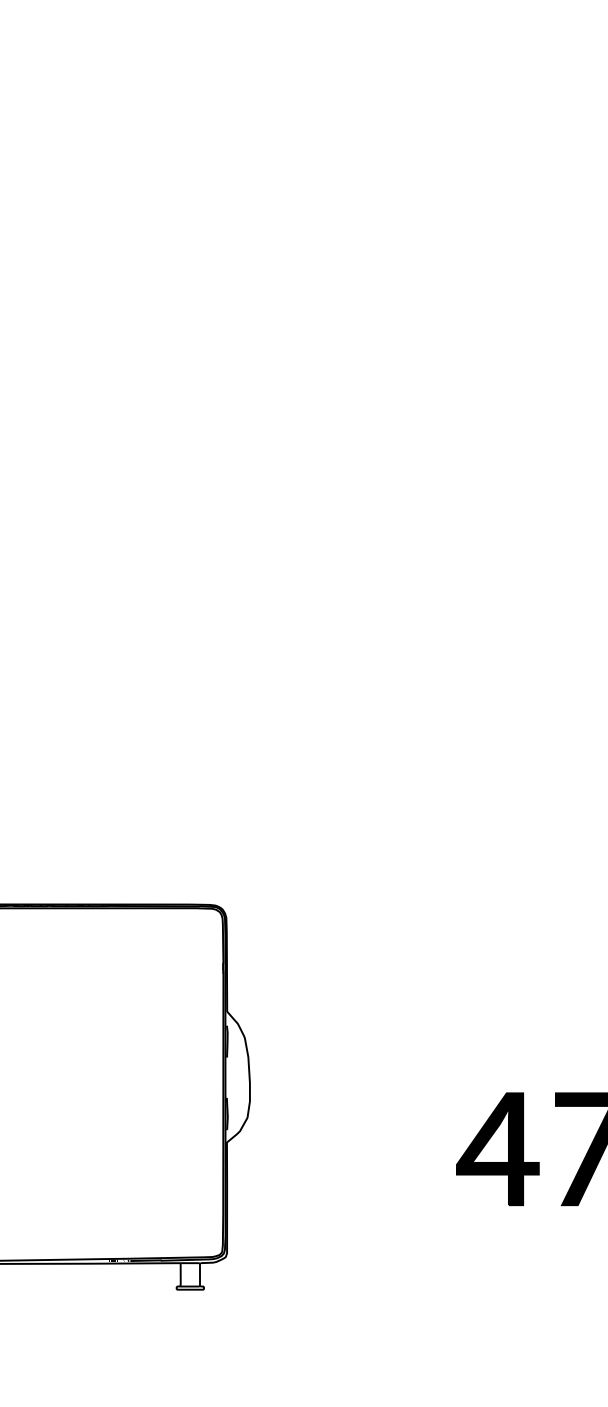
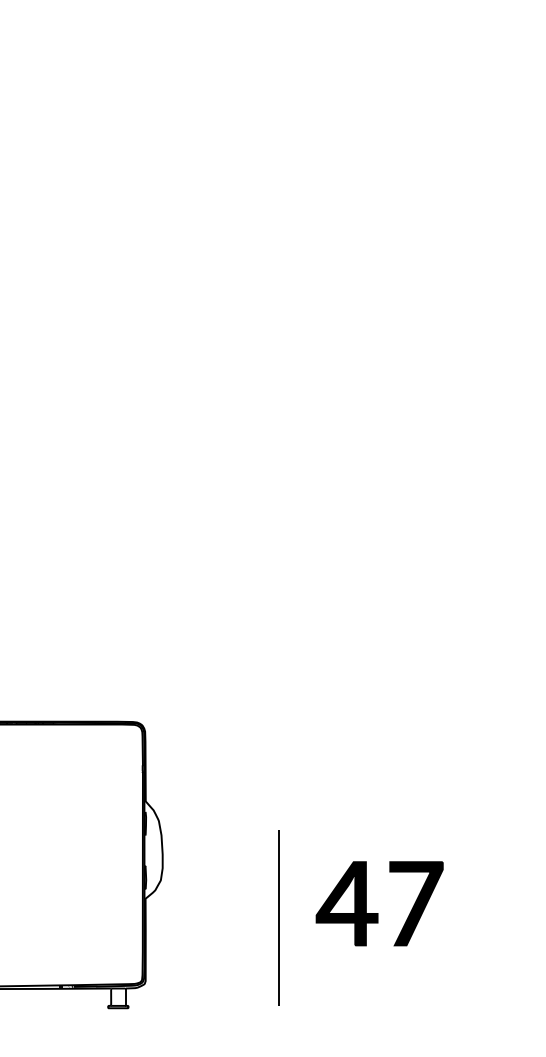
line: (405, 1167) -> (278, 917), added

